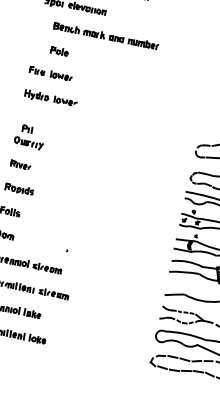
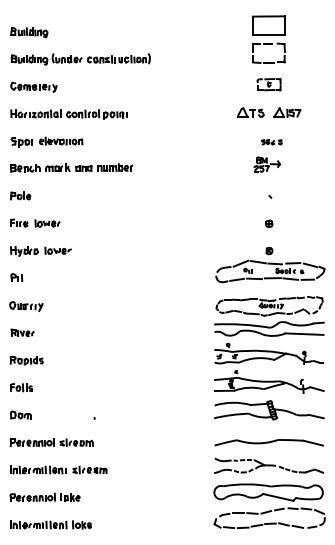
part: (106, 35) -> (71, 167), moved
part: (59, 51) -> (20, 195), moved
part: (27, 128) -> (16, 277), moved

